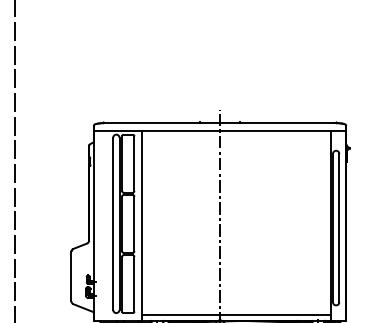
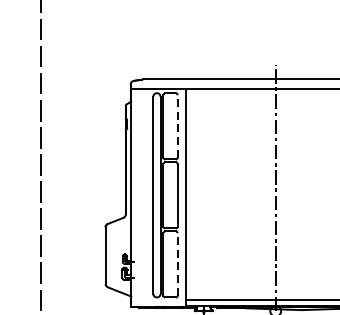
line: (134, 163) -> (177, 126), solid -> dashed
line: (134, 283) -> (177, 263), solid -> dashed

